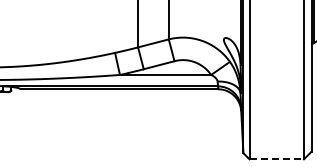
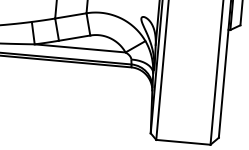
line: (277, 159) -> (184, 142), dashed -> solid

